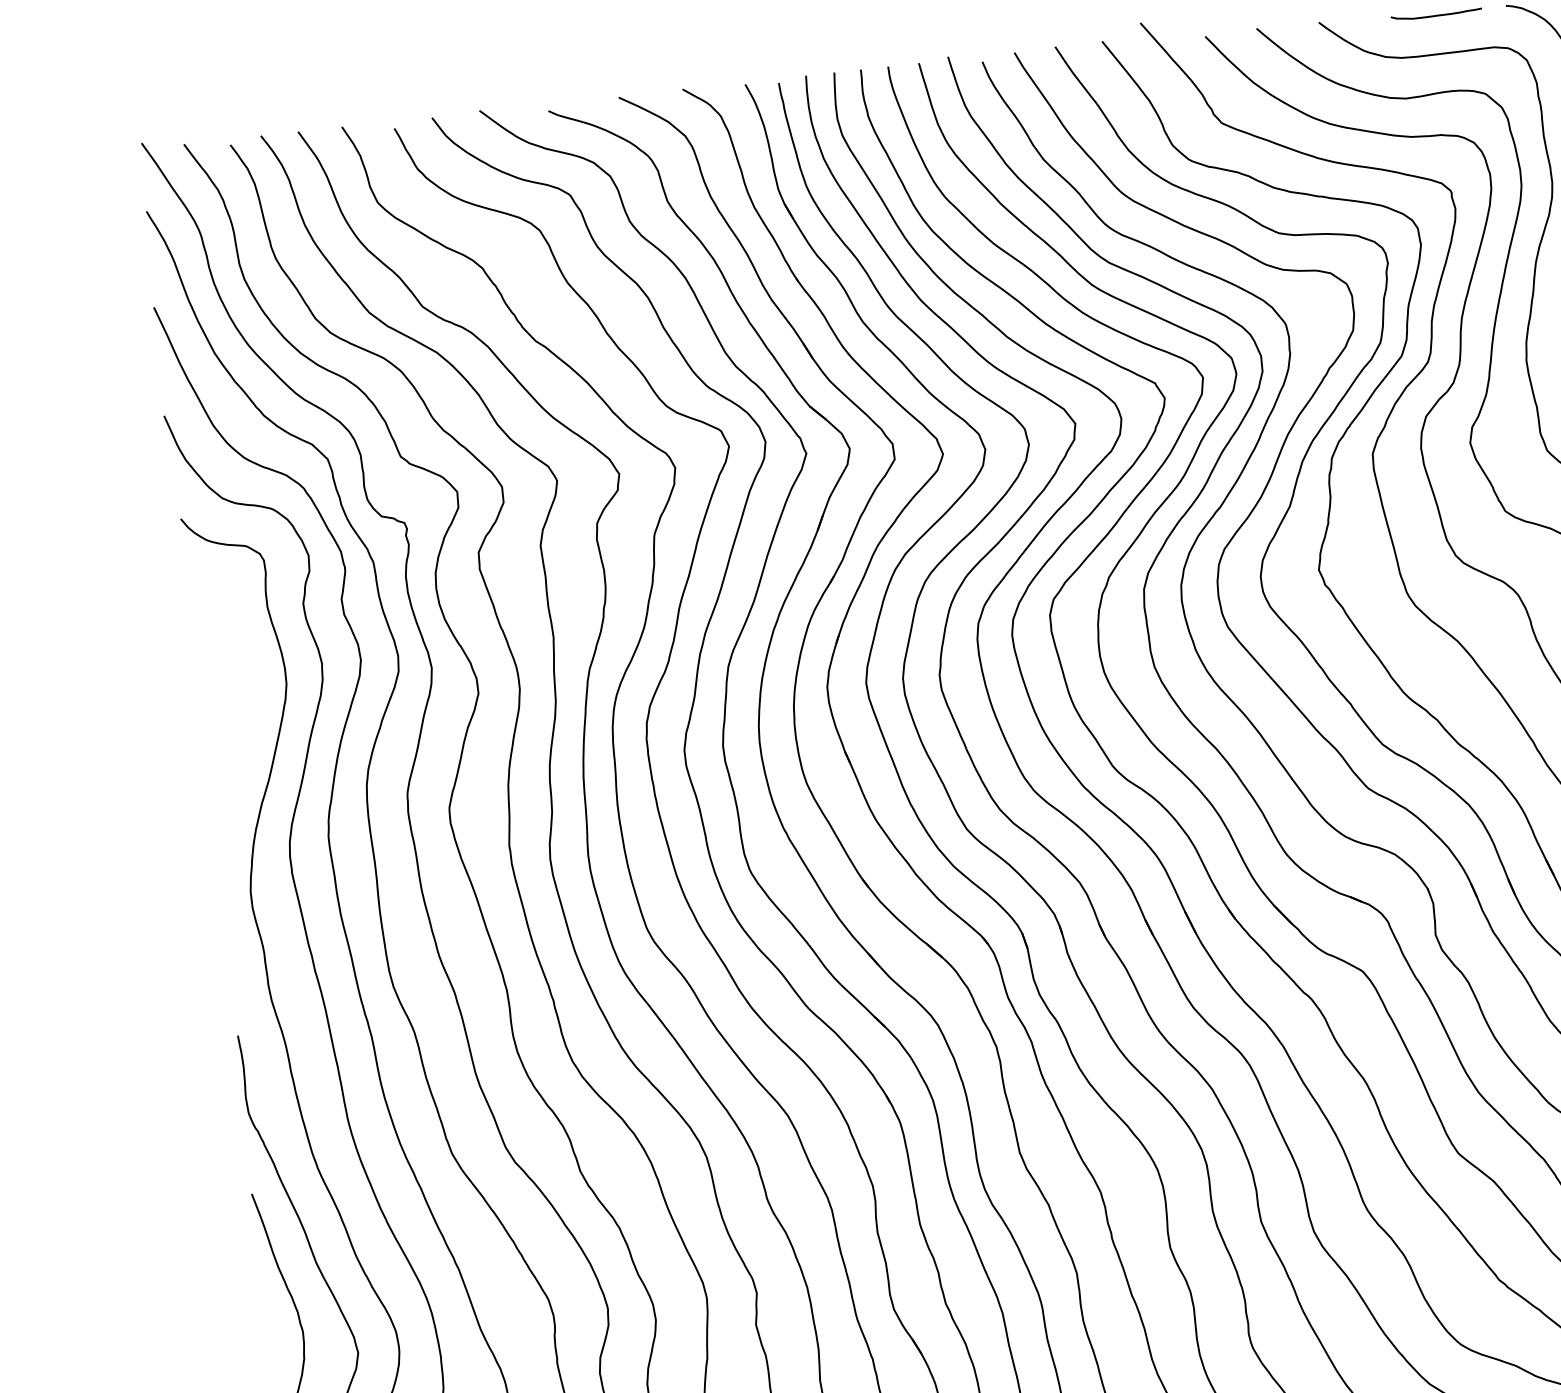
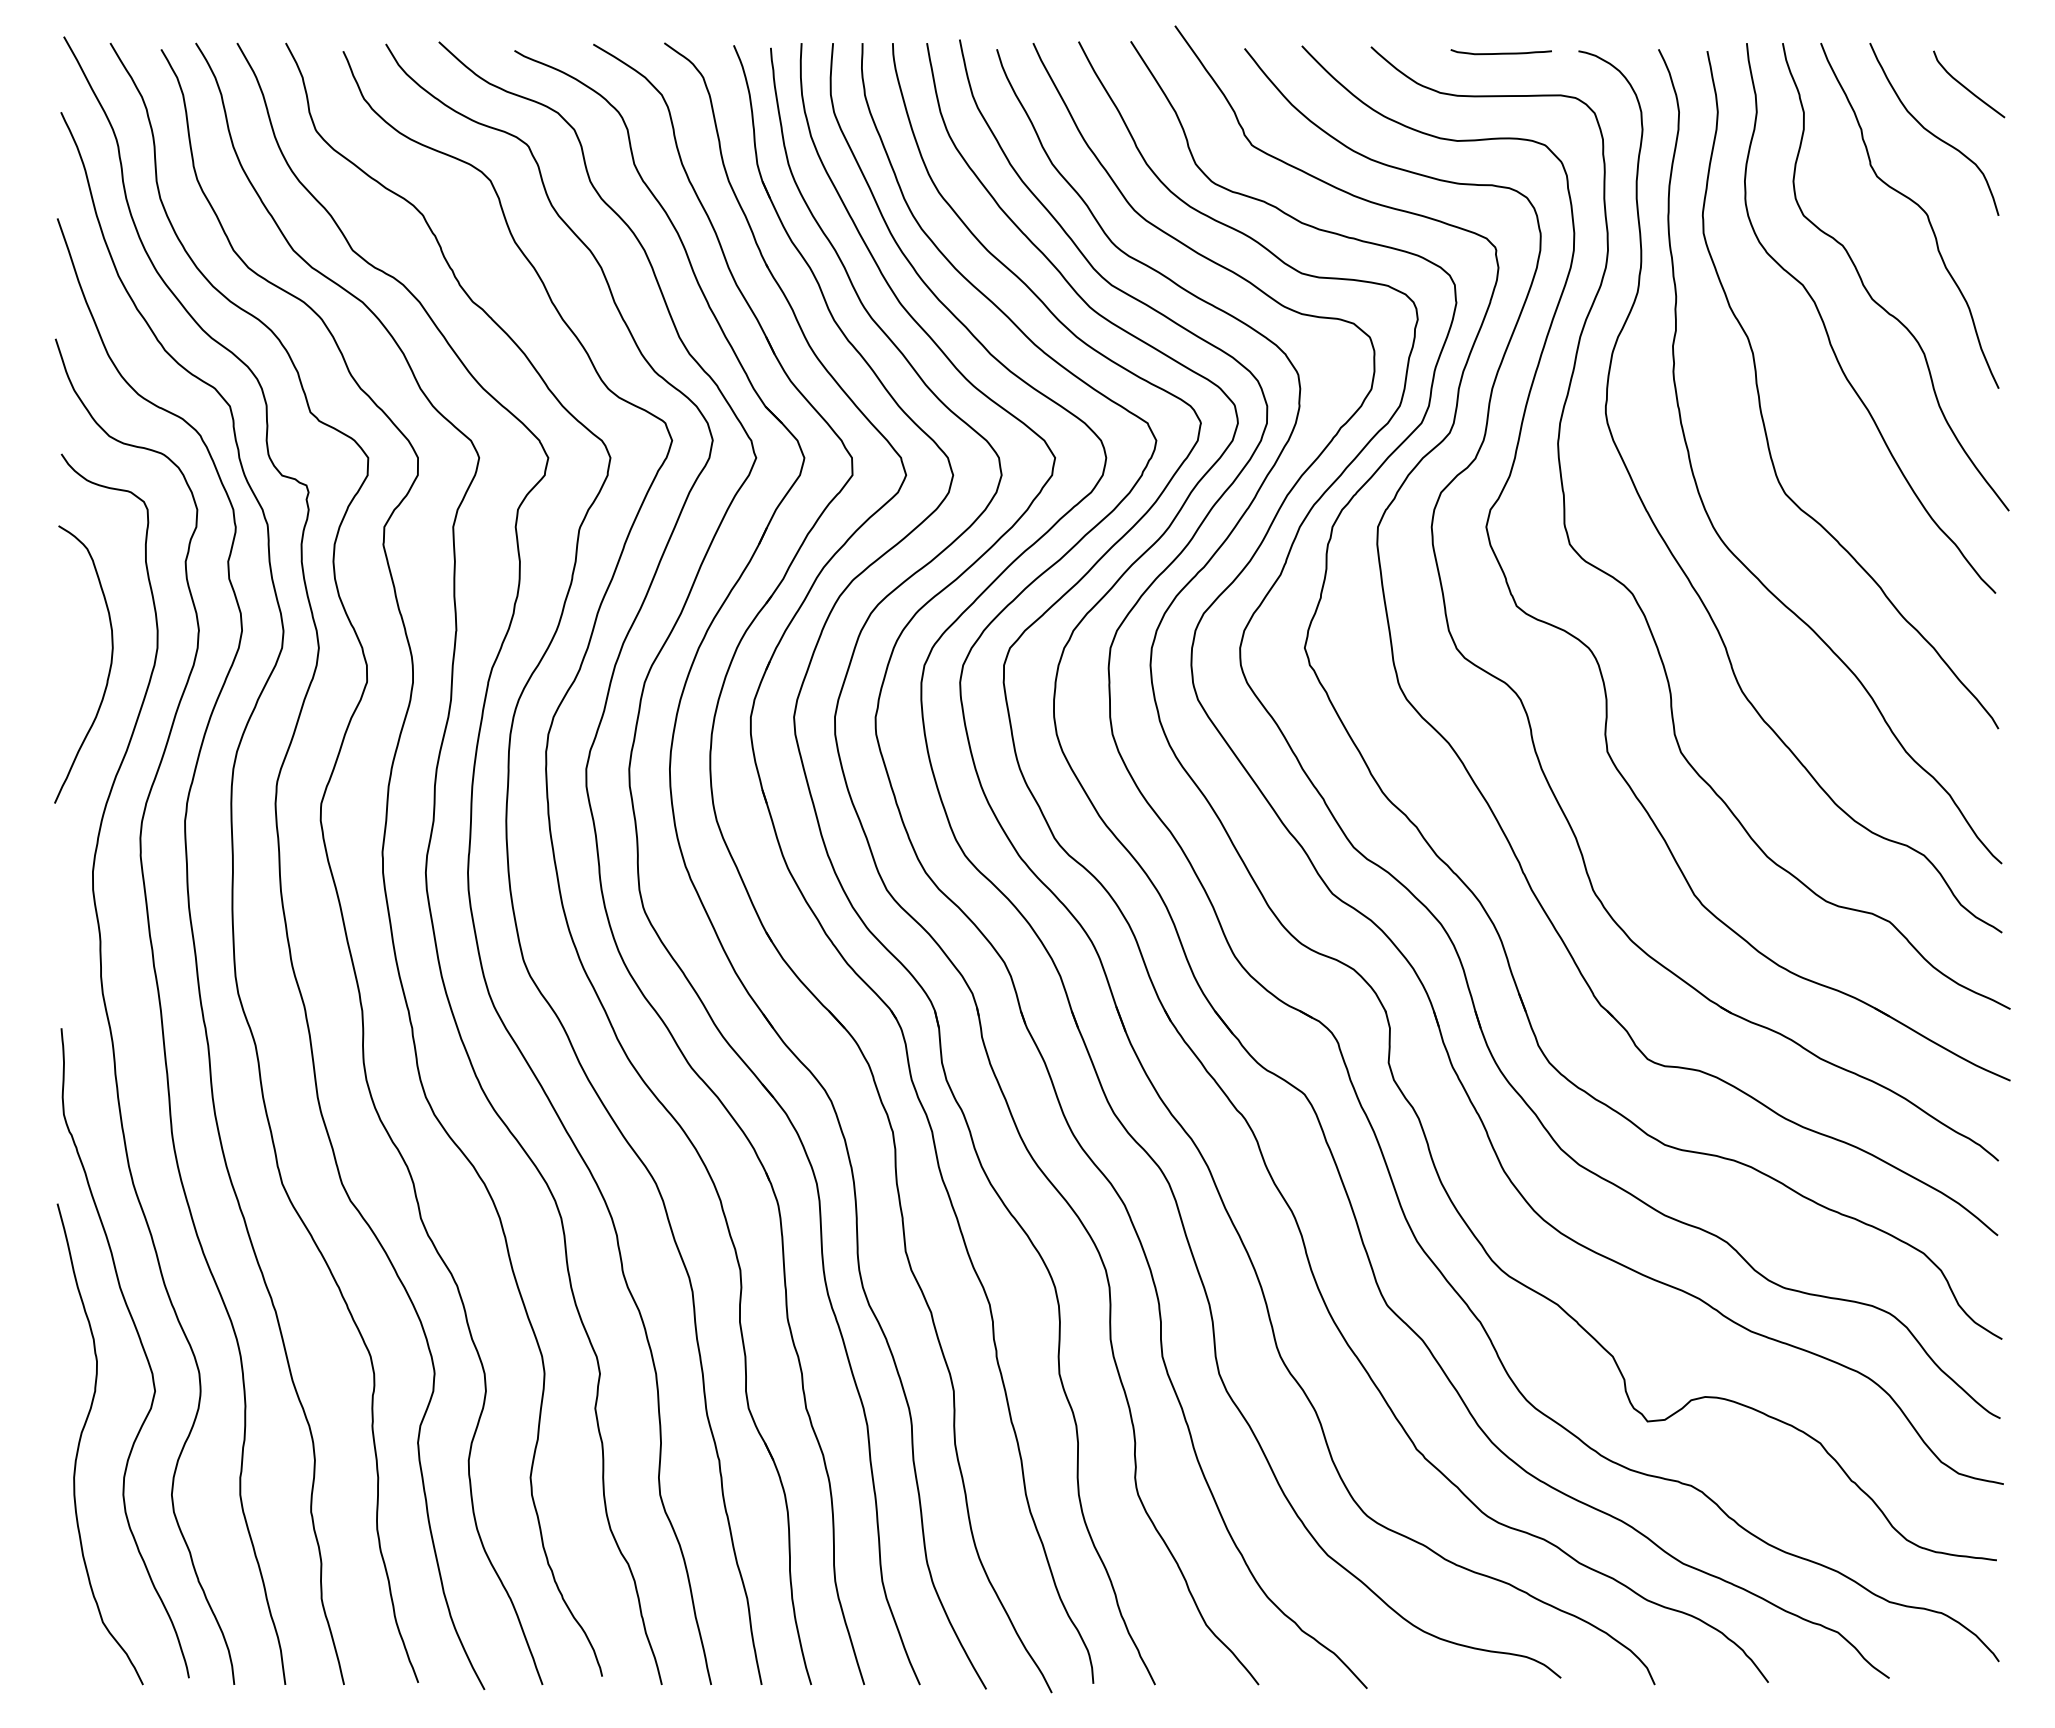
curve: (244, 709) -> (108, 671), added

